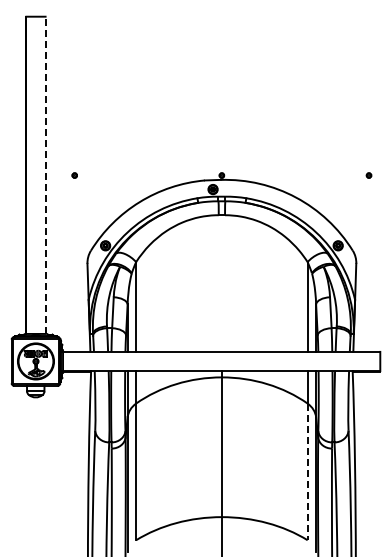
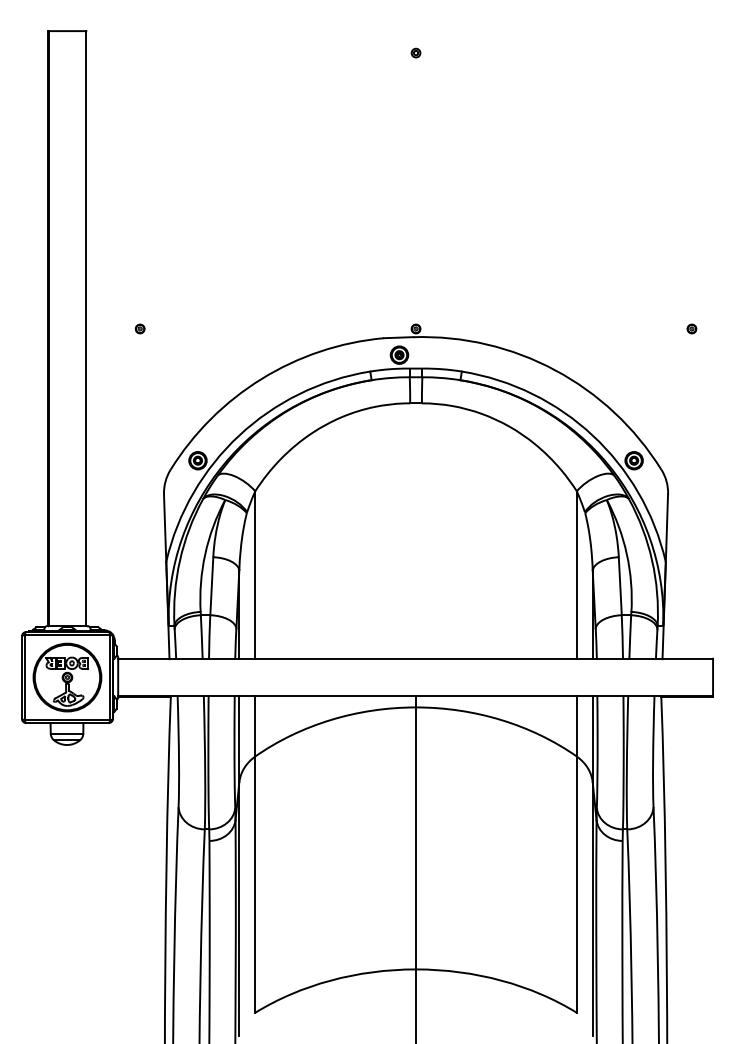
part: (221, 28) -> (415, 53), added
line: (45, 175) -> (85, 328), dashed -> solid
line: (307, 472) -> (576, 885), dashed -> solid

